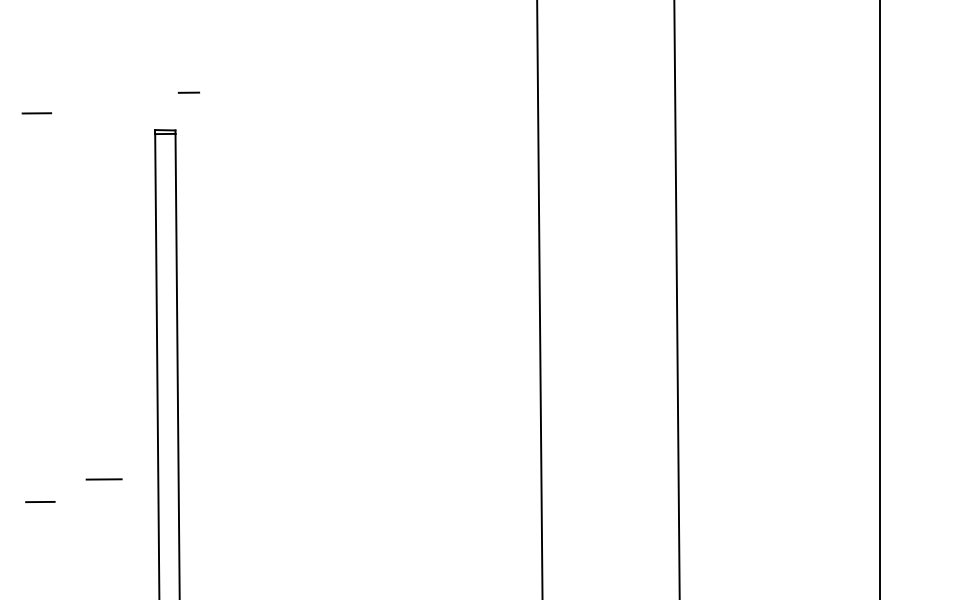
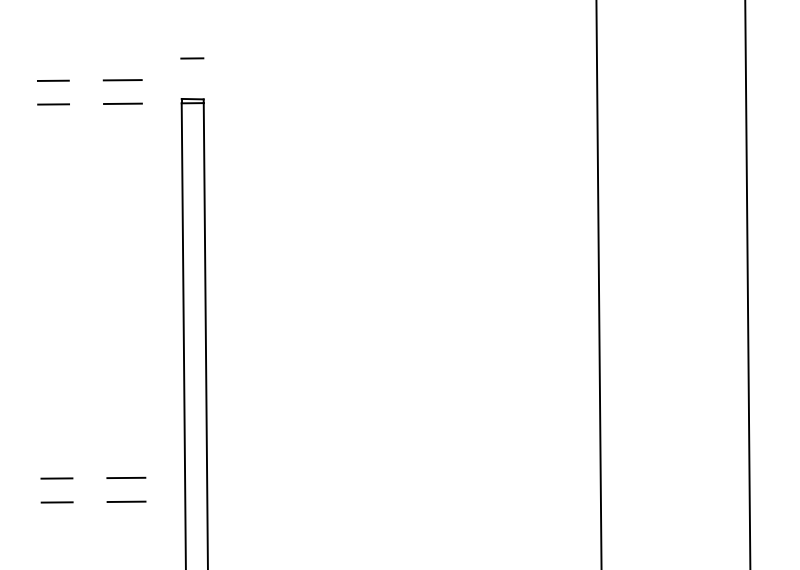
line: (188, 92) -> (191, 58), moved
line: (100, 112) -> (122, 79), added
line: (100, 134) -> (122, 103), added
line: (36, 135) -> (52, 104), added
line: (39, 479) -> (56, 478), added
line: (103, 501) -> (125, 501), added

